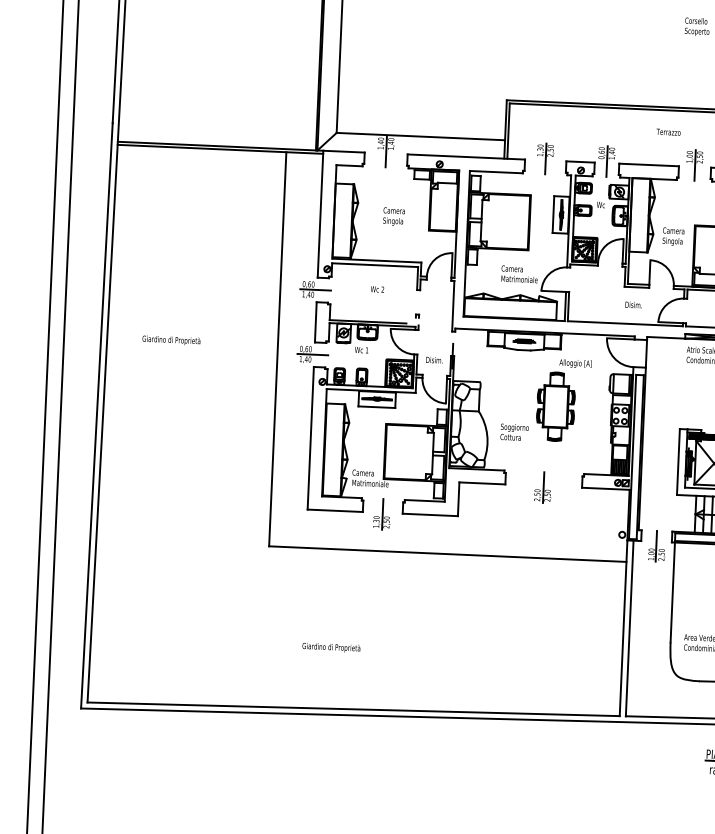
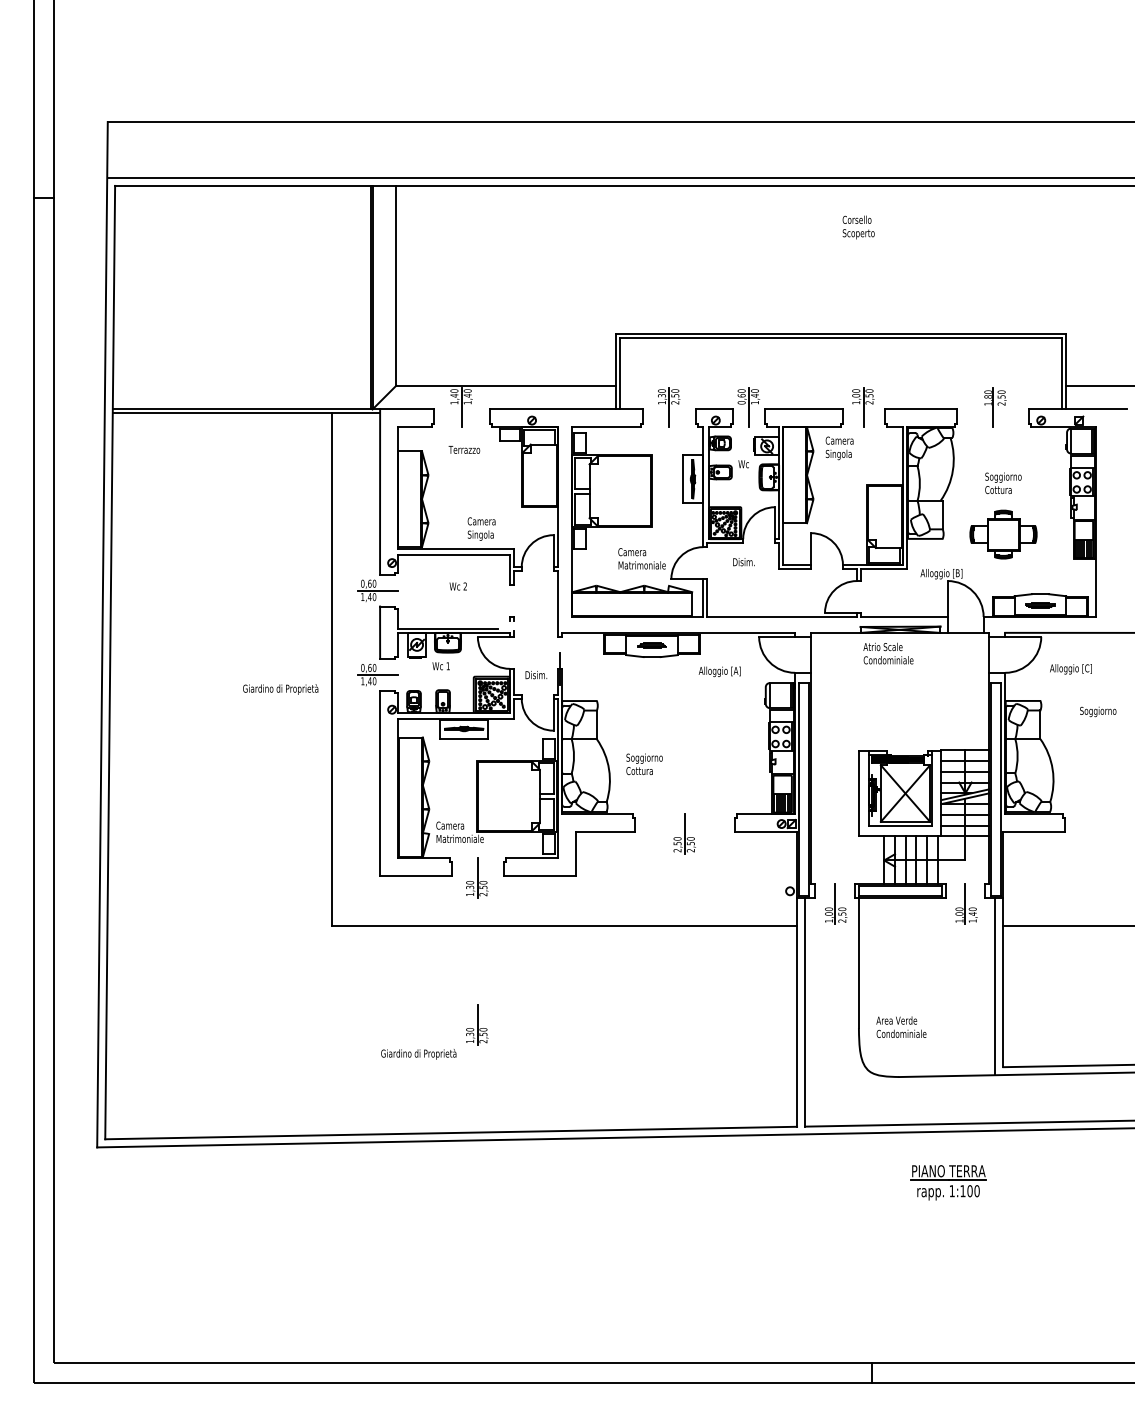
text: (668, 131) -> (464, 449), moved
text: (393, 216) -> (481, 528), moved
text: (673, 236) -> (839, 448), moved
text: (633, 305) -> (743, 562), moved
text: (171, 340) -> (280, 689), moved
part: (555, 406) -> (696, 728), removed
part: (377, 626) -> (477, 1024), added

